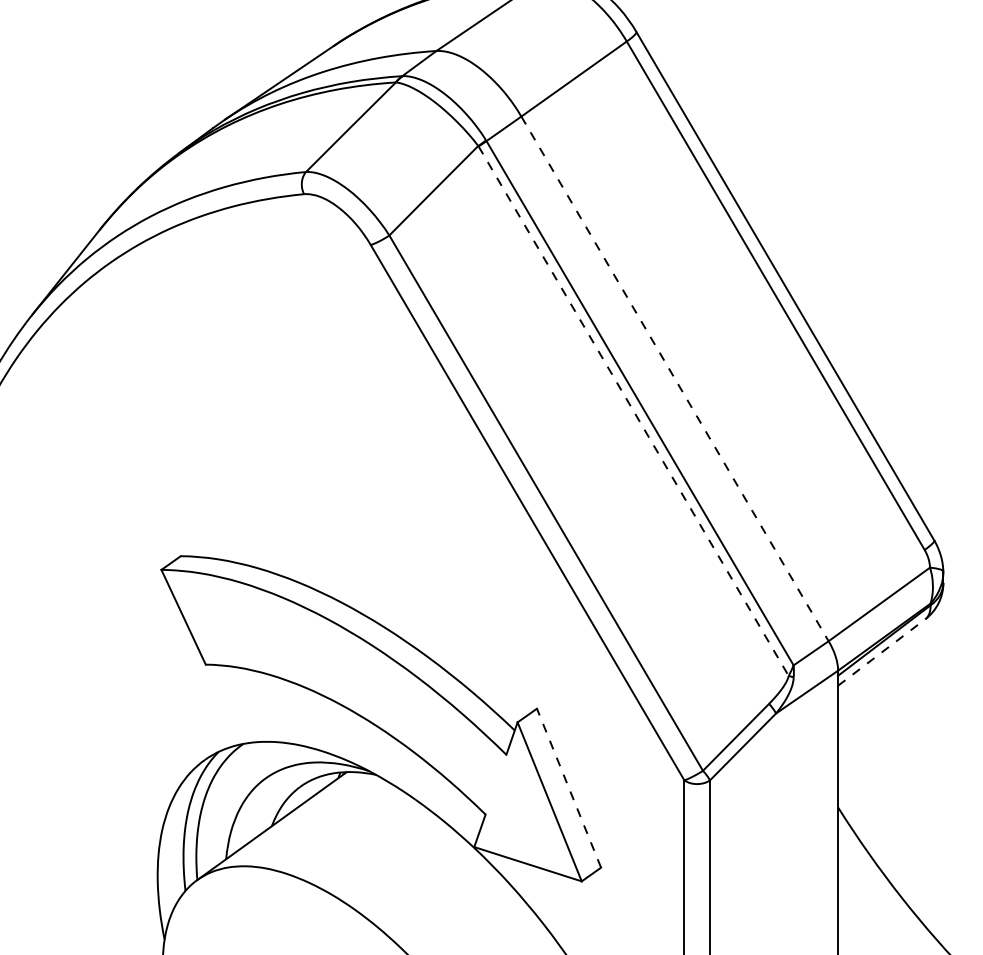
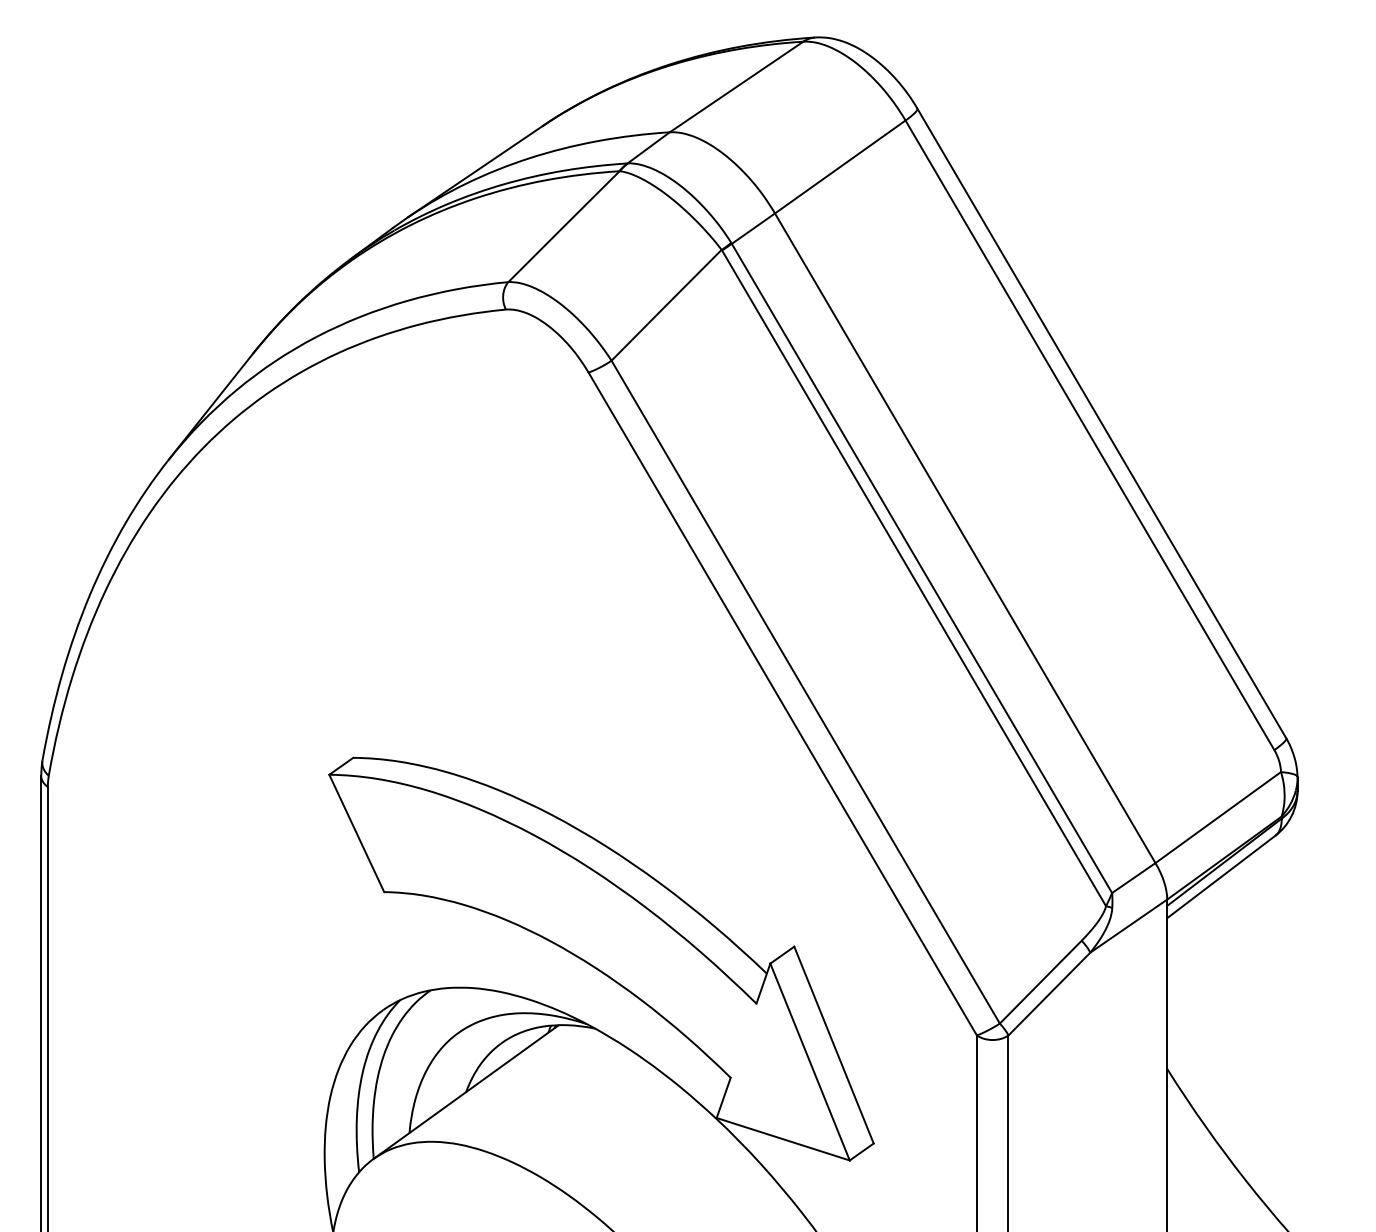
line: (675, 379) -> (965, 538), dashed -> solid
line: (634, 411) -> (914, 578), dashed -> solid
line: (881, 652) -> (1221, 877), dashed -> solid
line: (568, 787) -> (833, 1044), dashed -> solid

